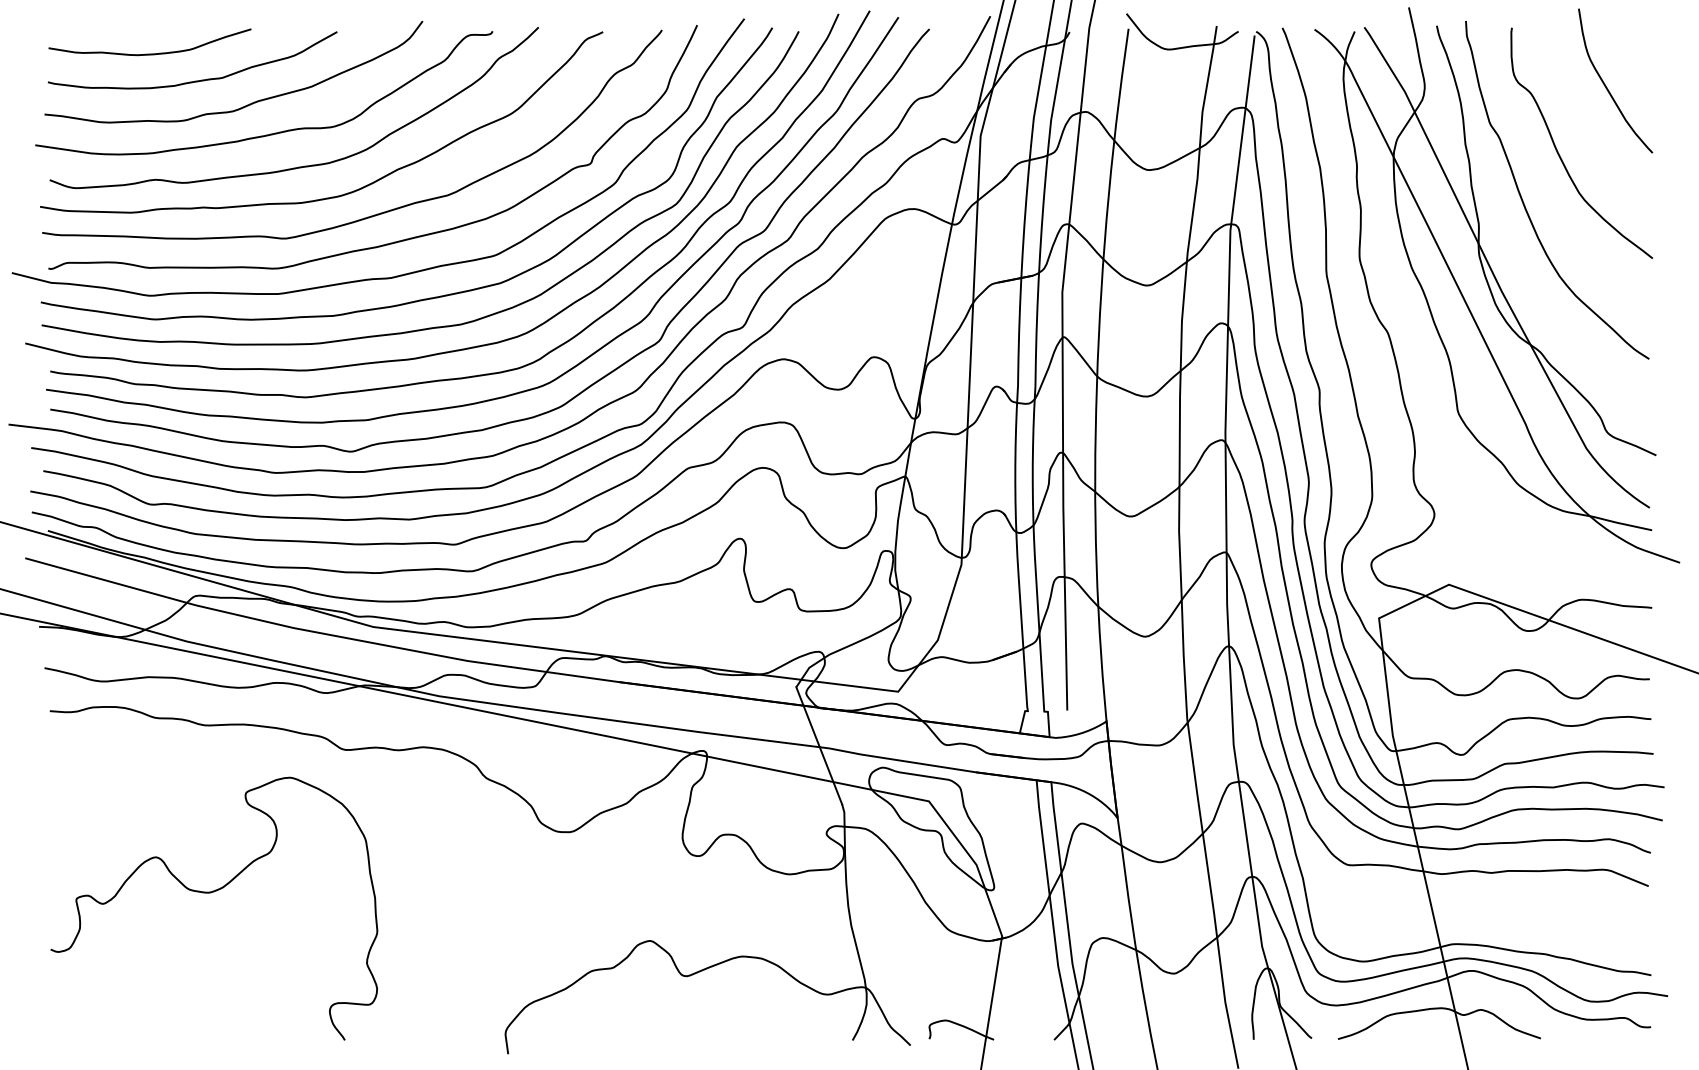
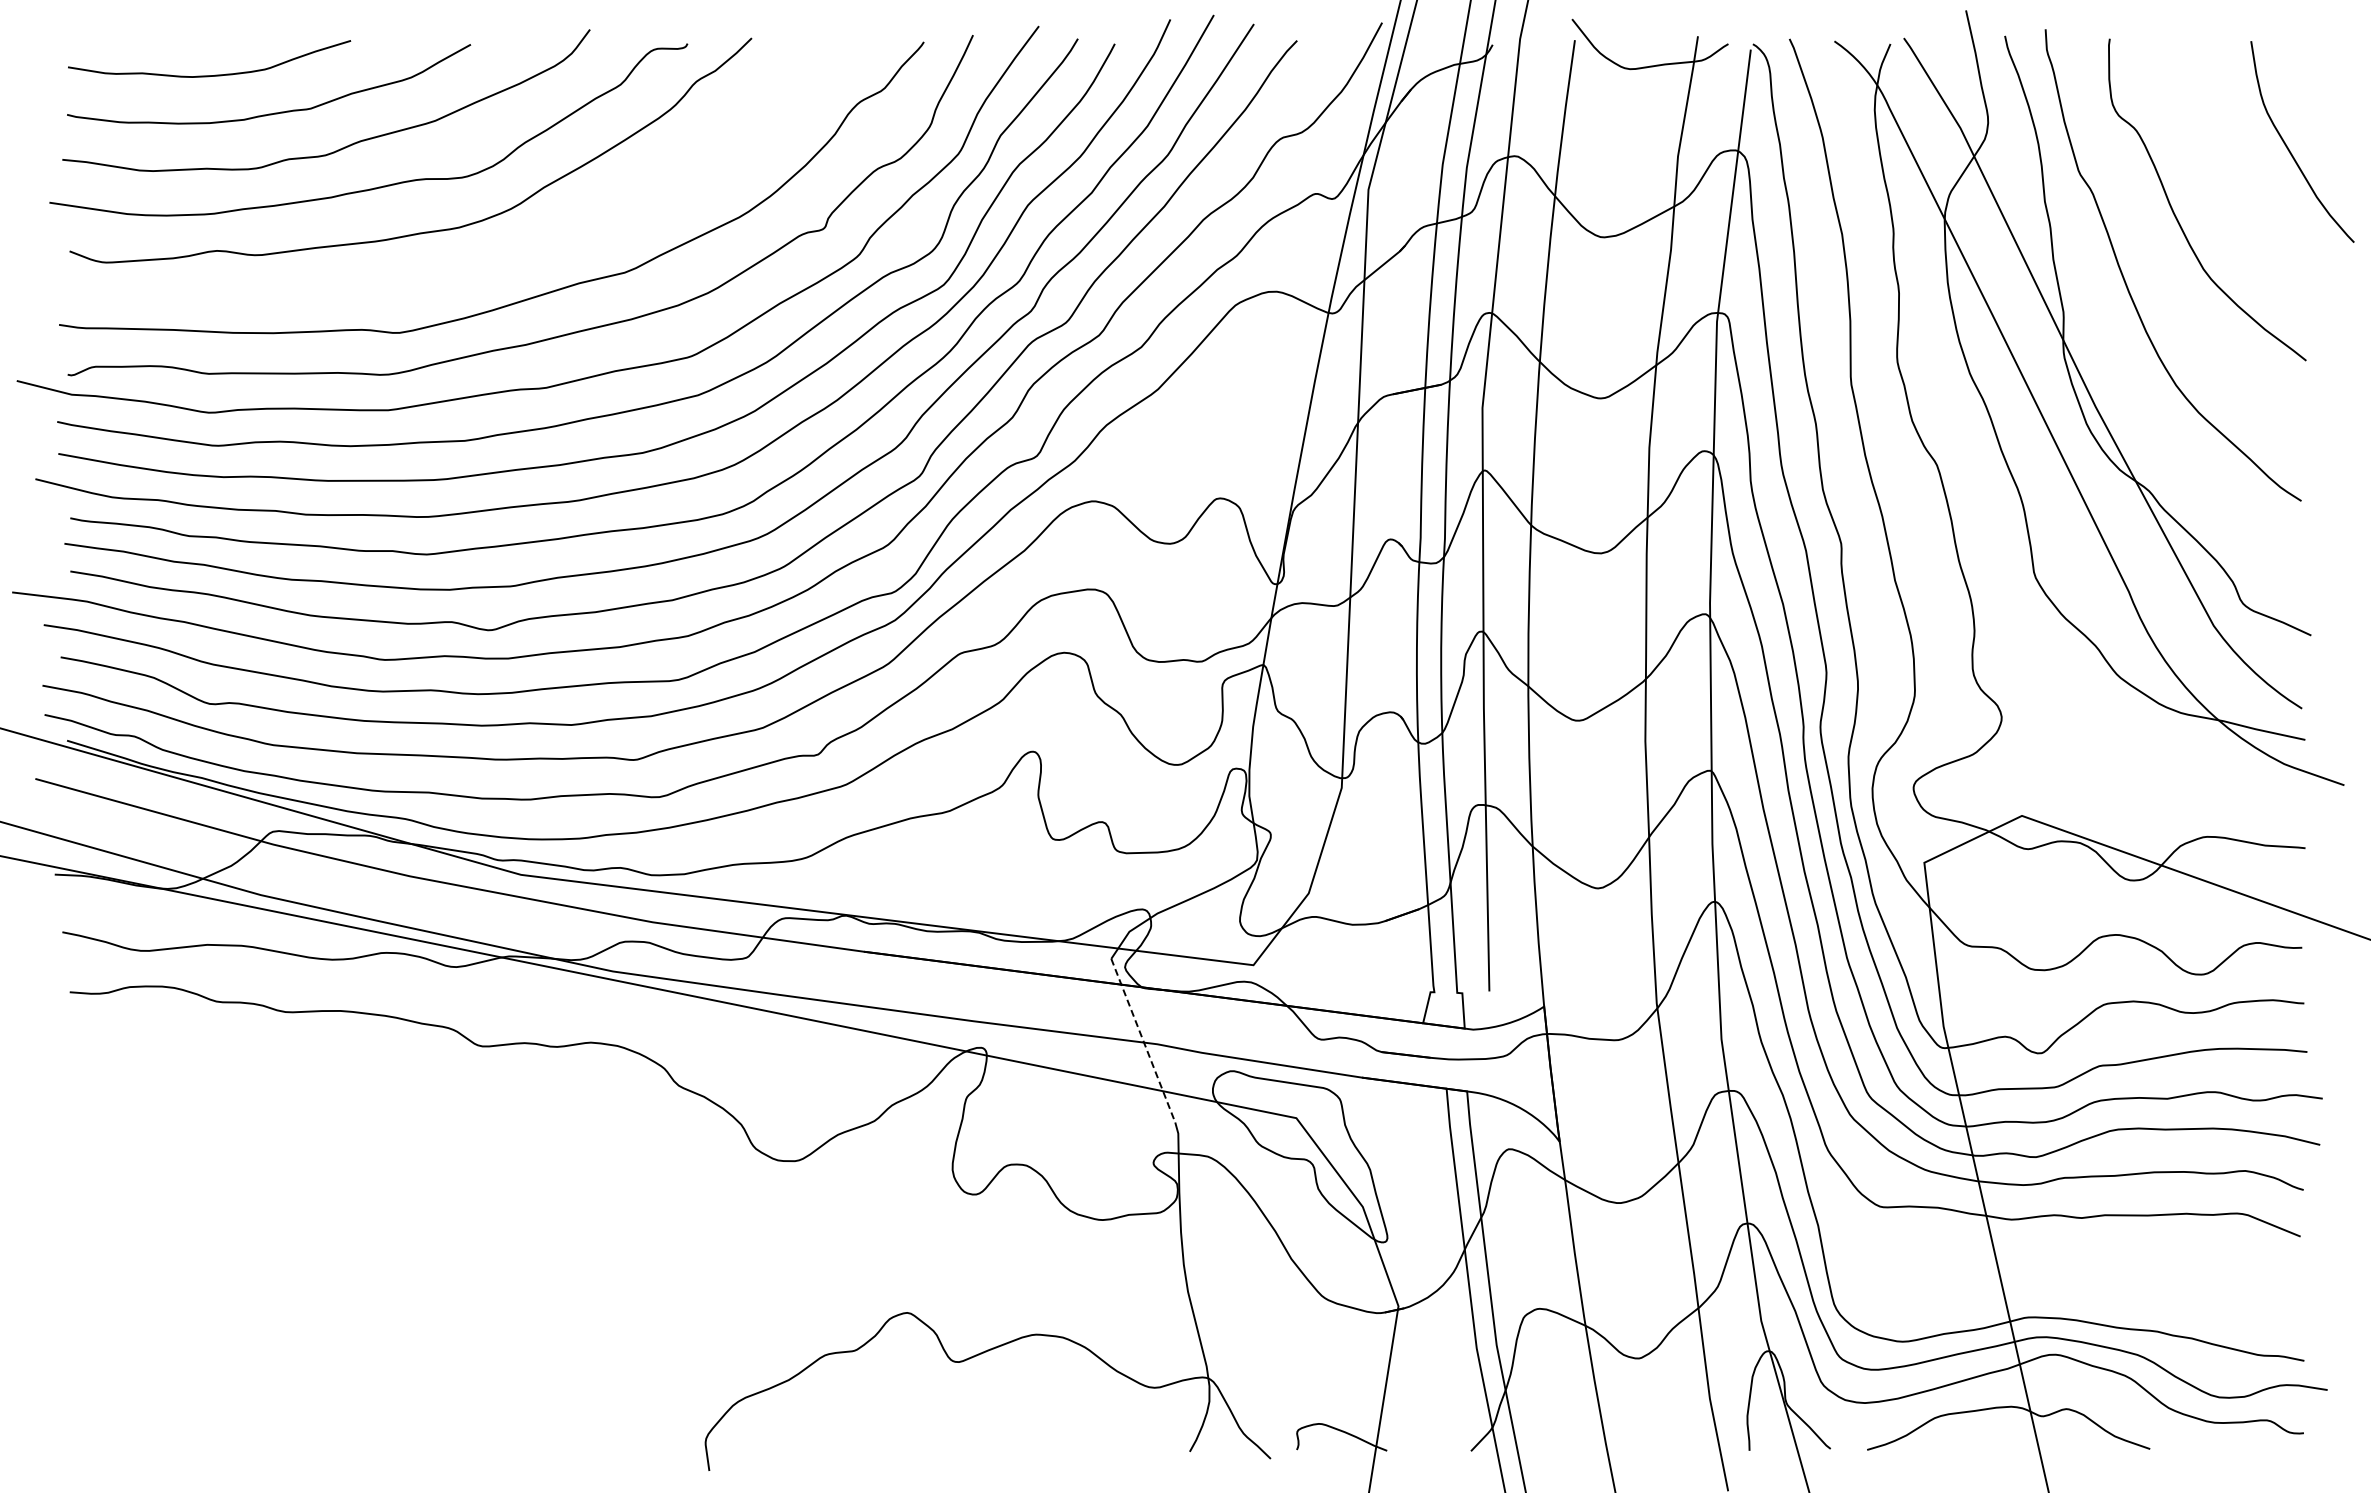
curve: (1607, 87) -> (2290, 150), moved
curve: (344, 193) -> (480, 270), removed
line: (819, 745) -> (1143, 1040), solid -> dashed
curve: (210, 893) -> (293, 1246), removed

